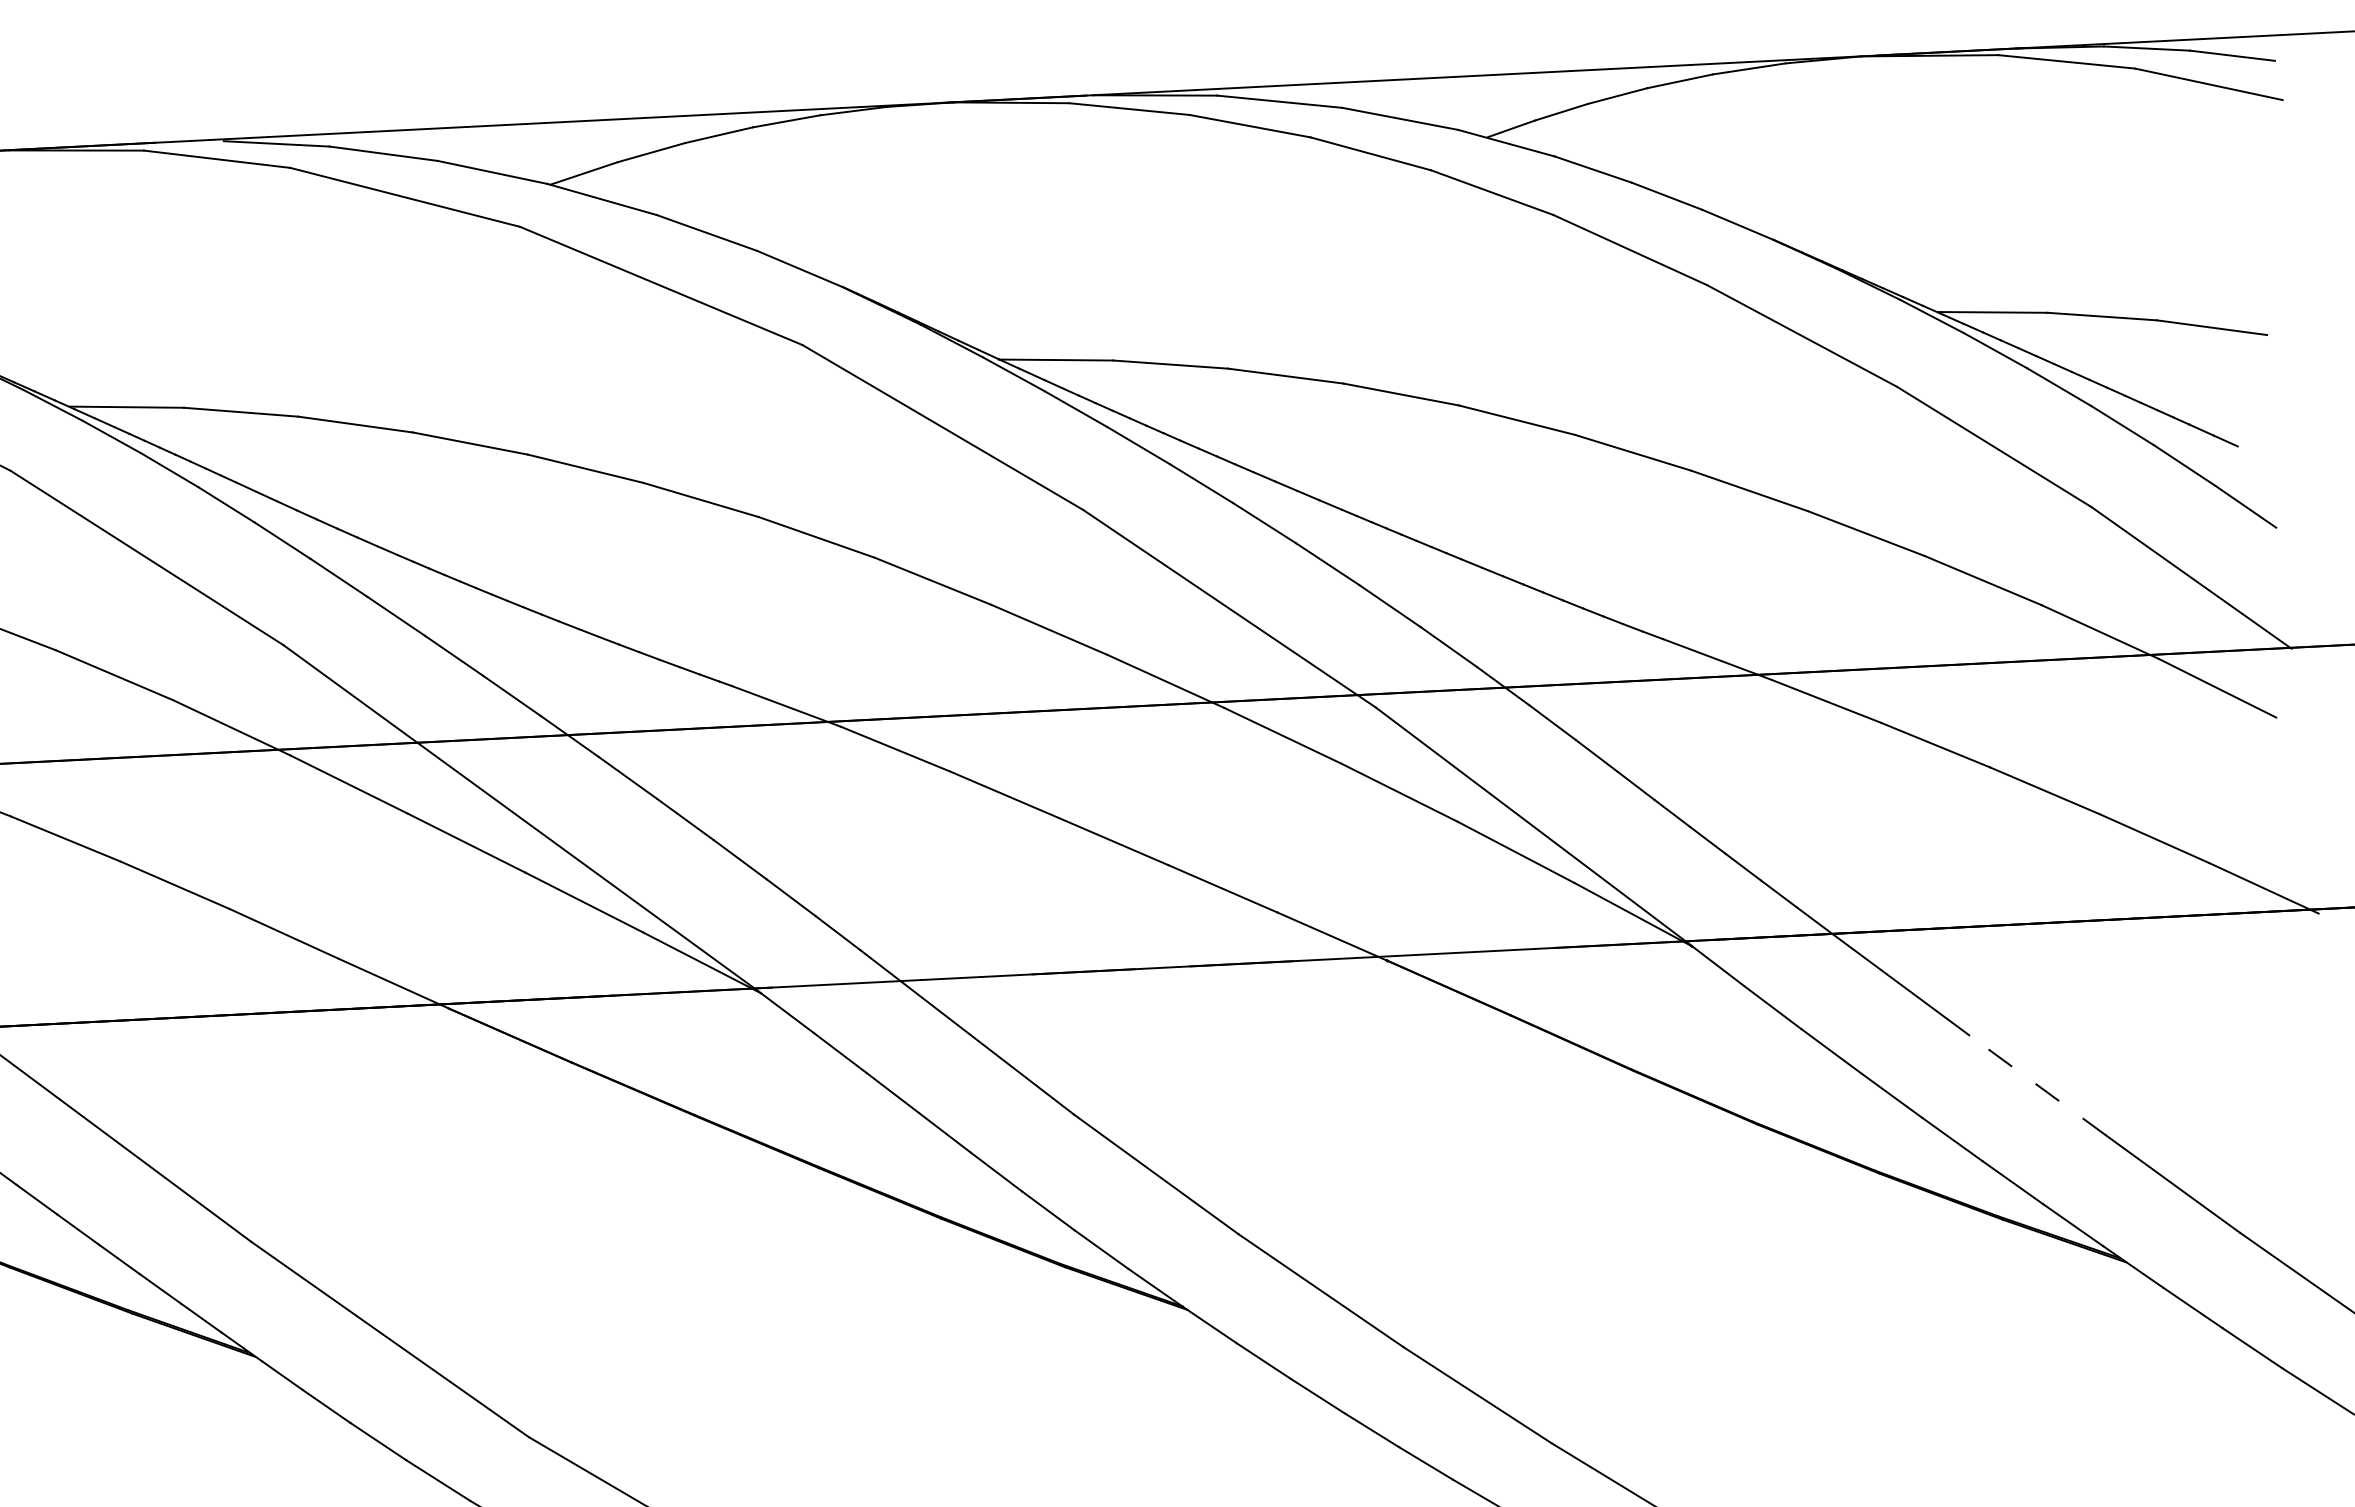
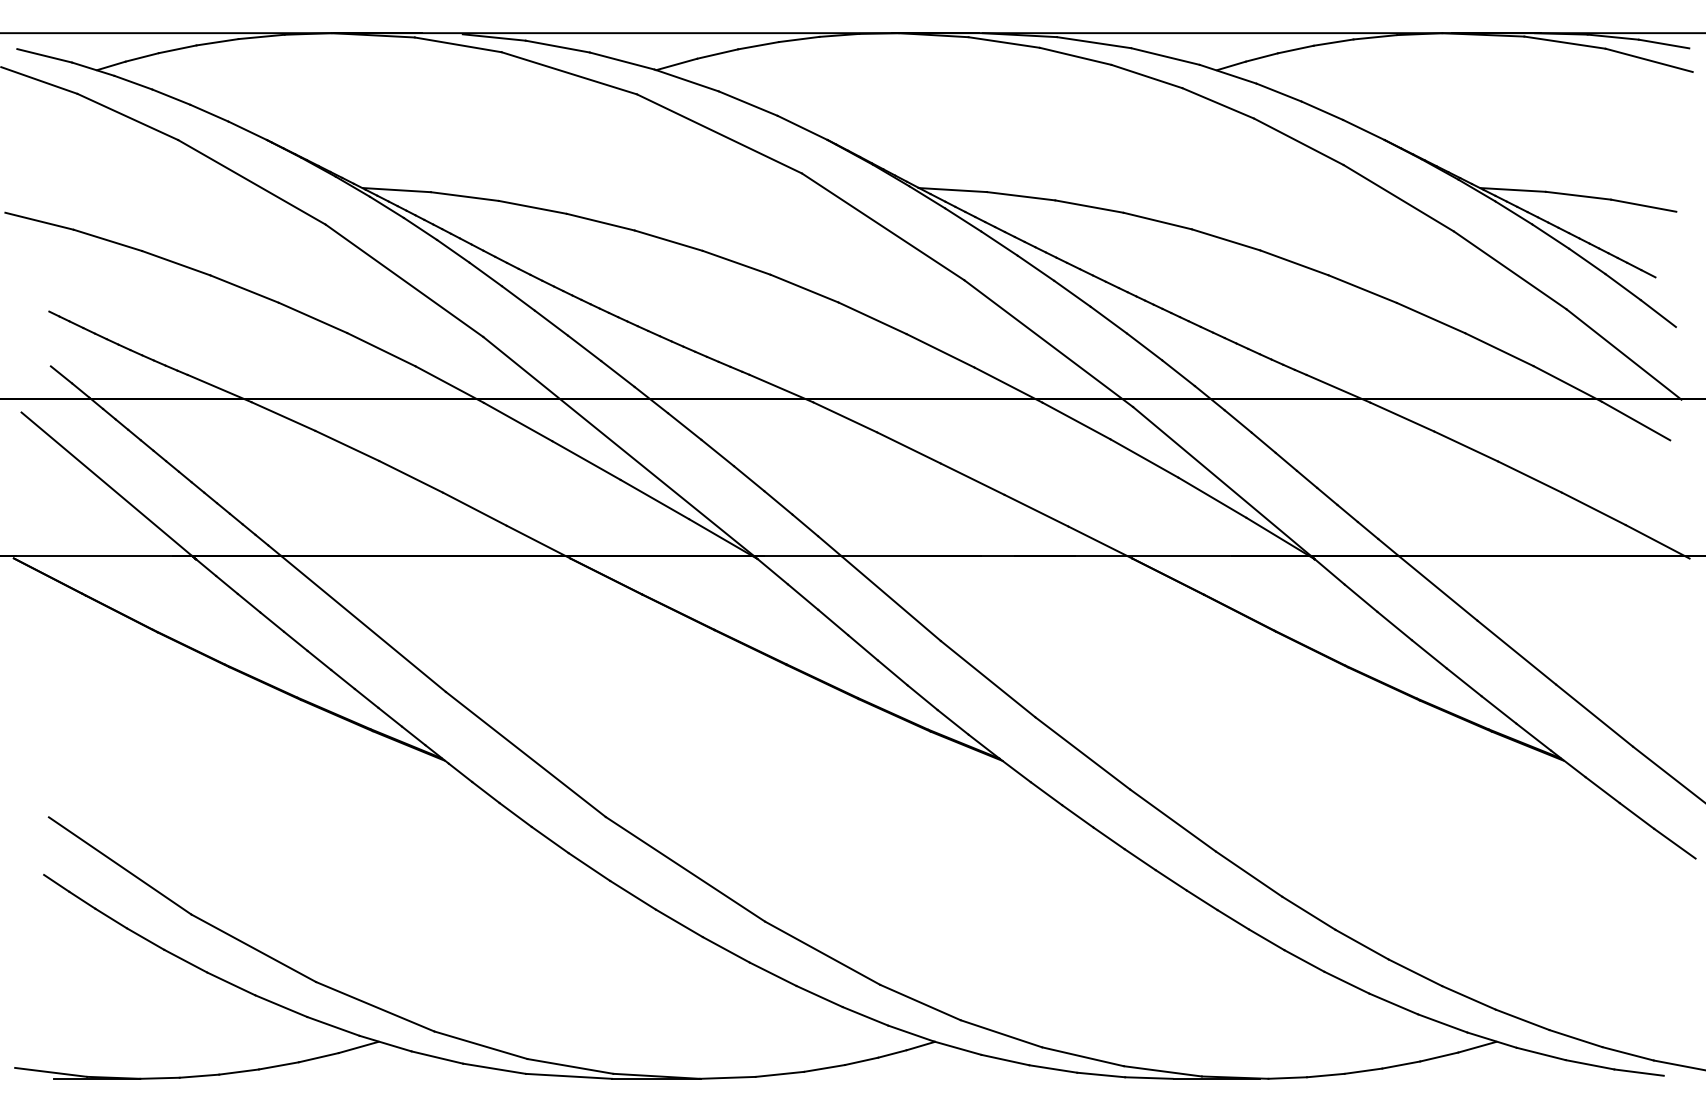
line: (2037, 1085) -> (1516, 652), dashed -> solid

